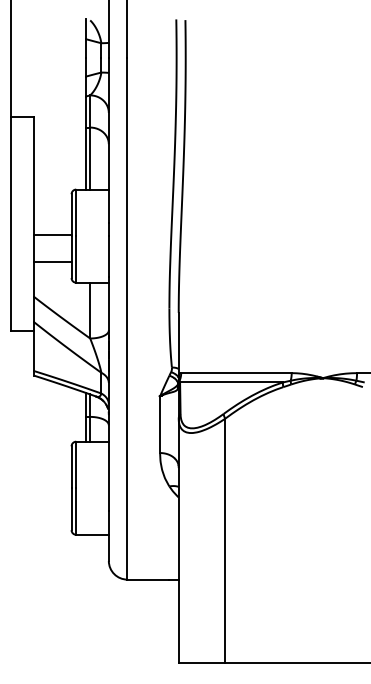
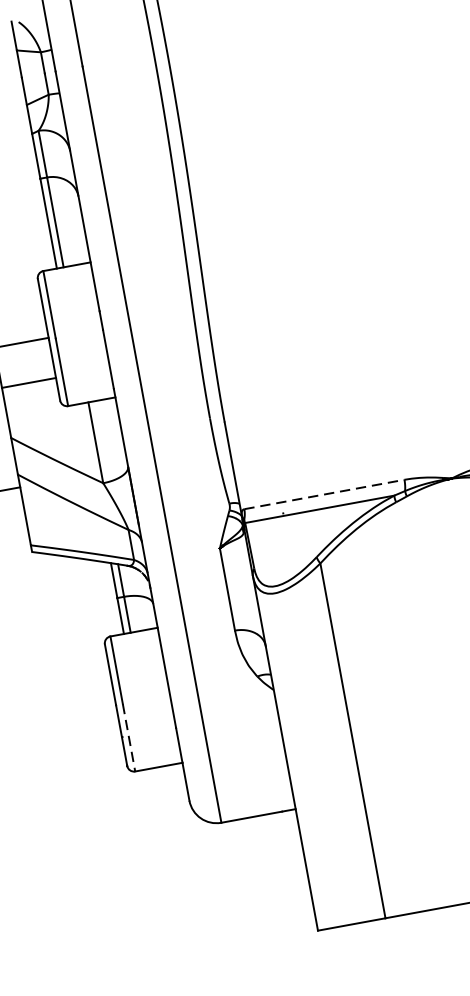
line: (236, 373) -> (324, 495), solid -> dashed
line: (76, 512) -> (129, 739), solid -> dashed

